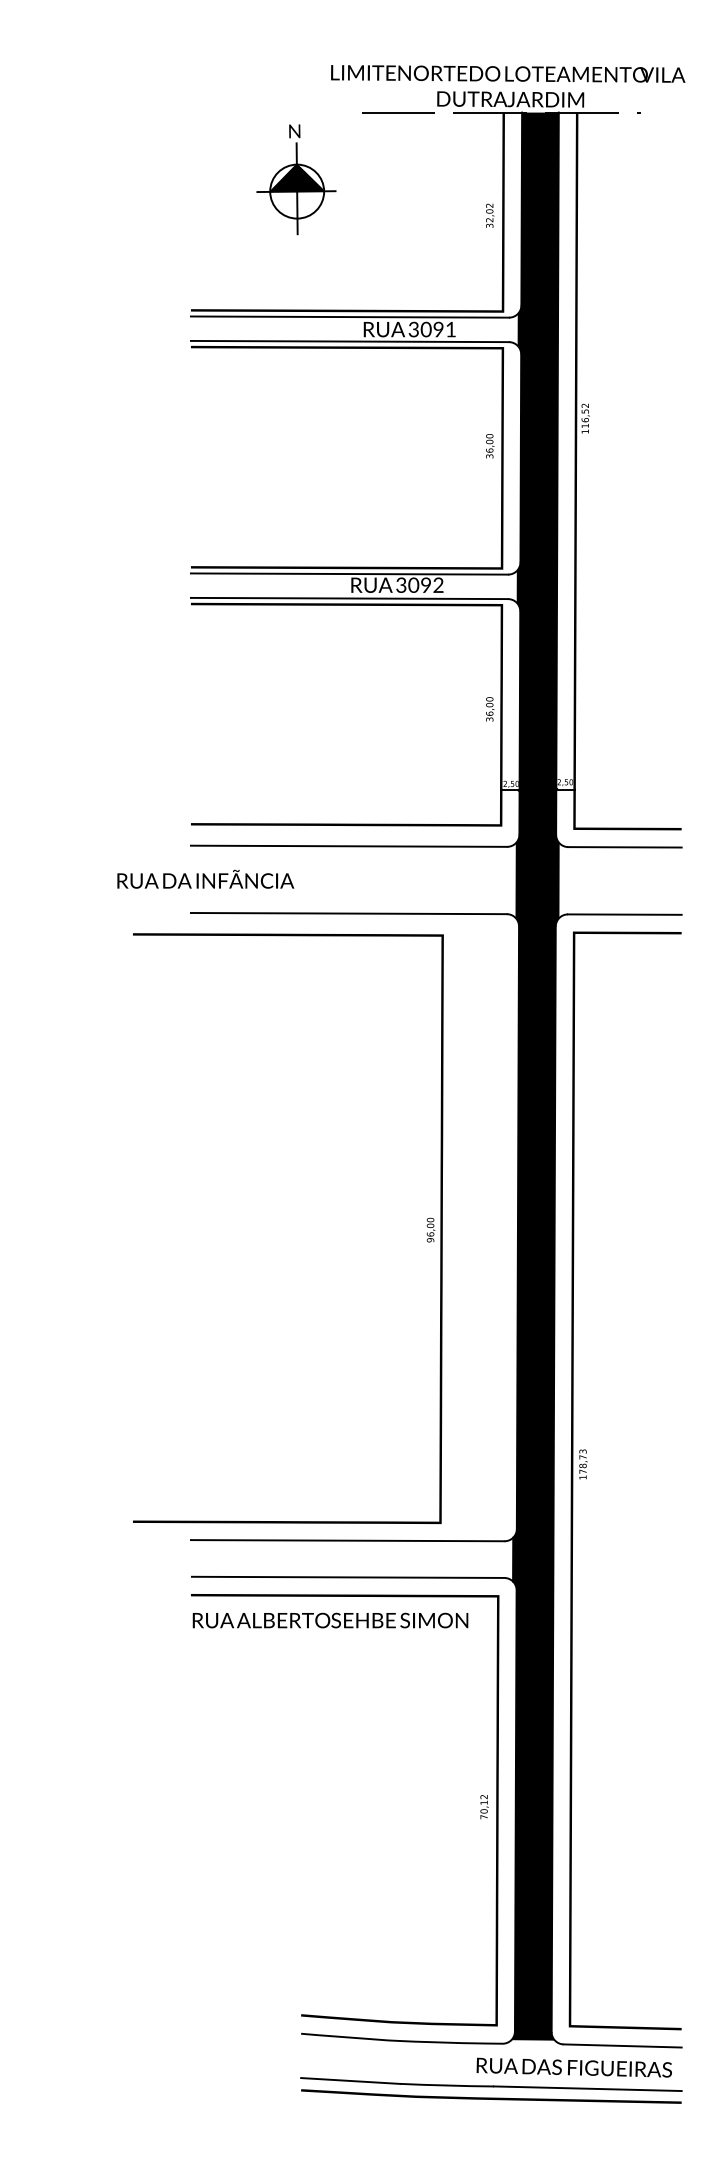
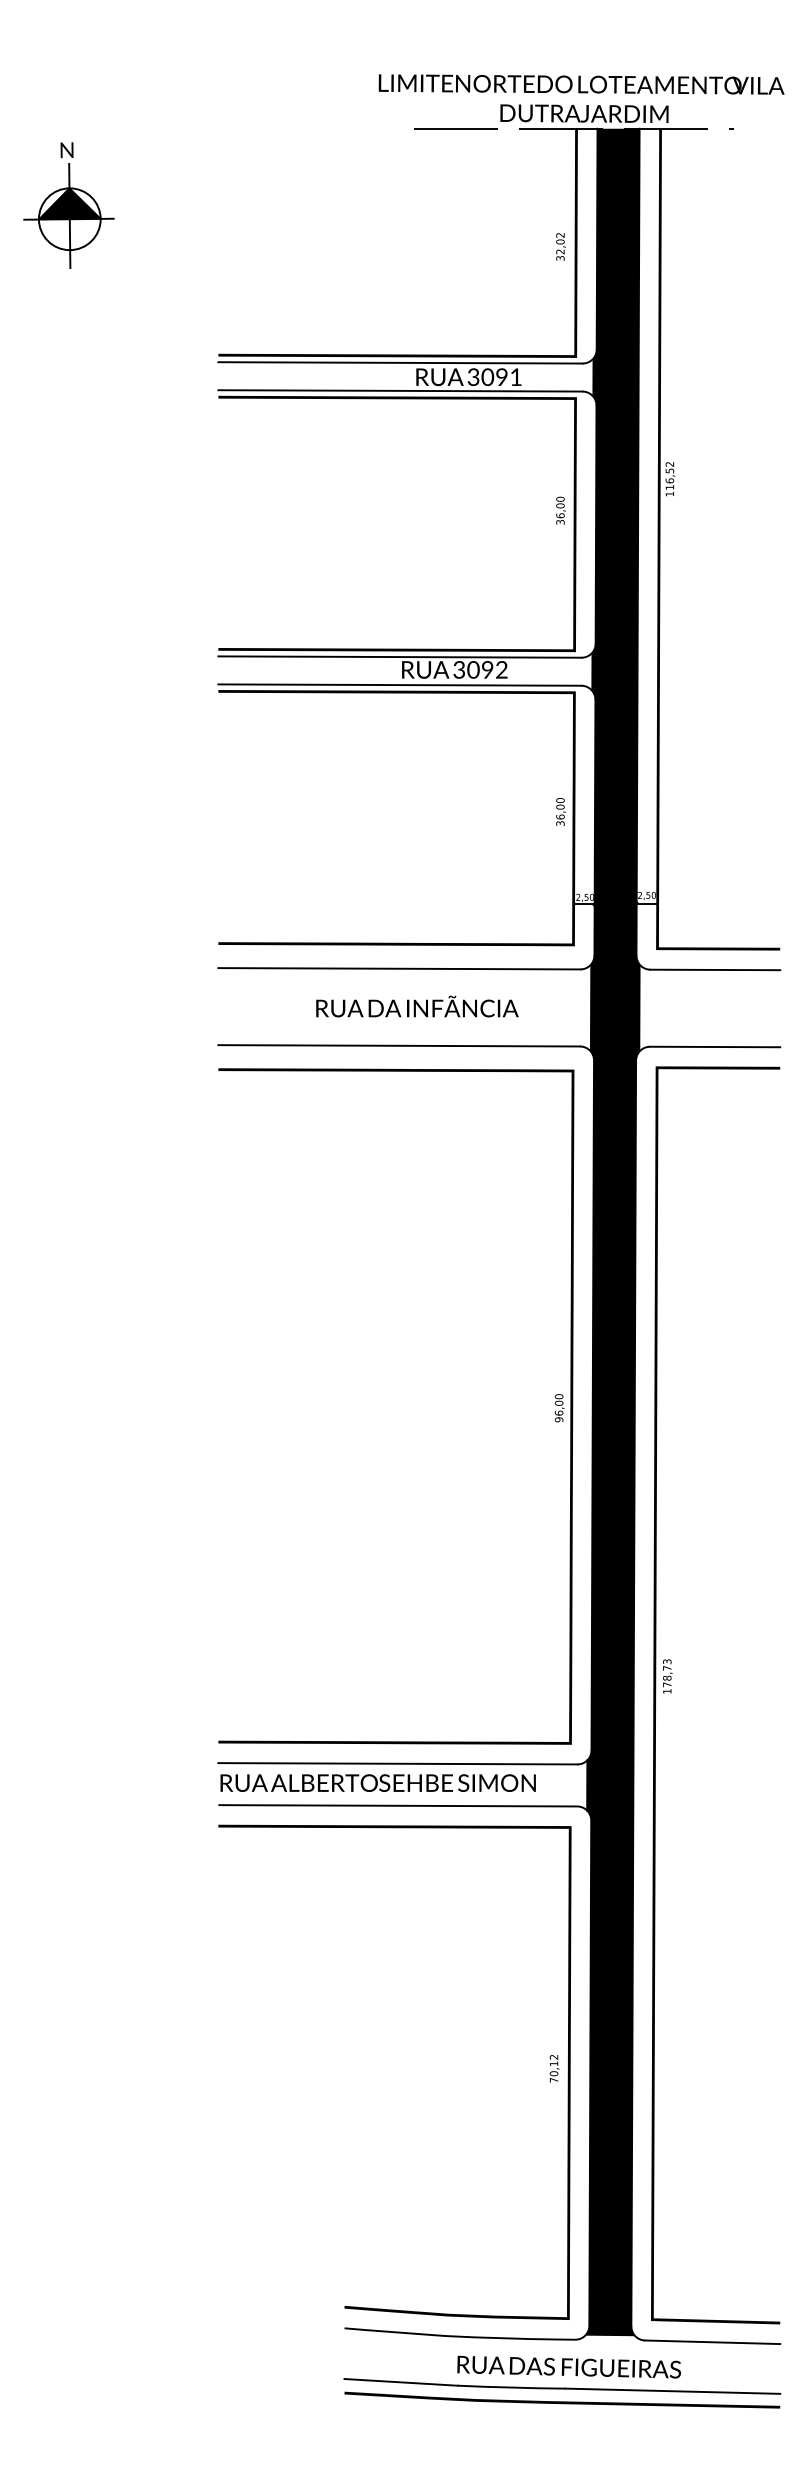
part: (296, 179) -> (69, 205), moved
text: (205, 878) -> (417, 1005), moved
text: (288, 1228) -> (396, 1406), moved
text: (330, 1620) -> (378, 1783), moved
text: (573, 2067) -> (568, 2366), moved

